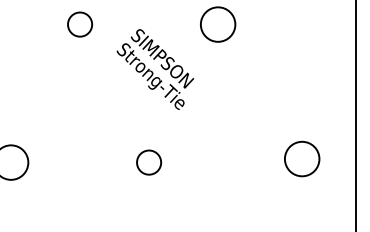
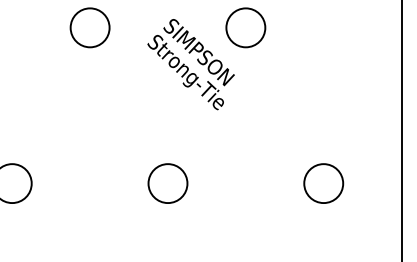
circle: (79, 24) -> (89, 27), size x1.43
text: (154, 69) -> (190, 64), moved
circle: (301, 158) -> (323, 183), moved
circle: (148, 162) -> (167, 183), size x1.43

